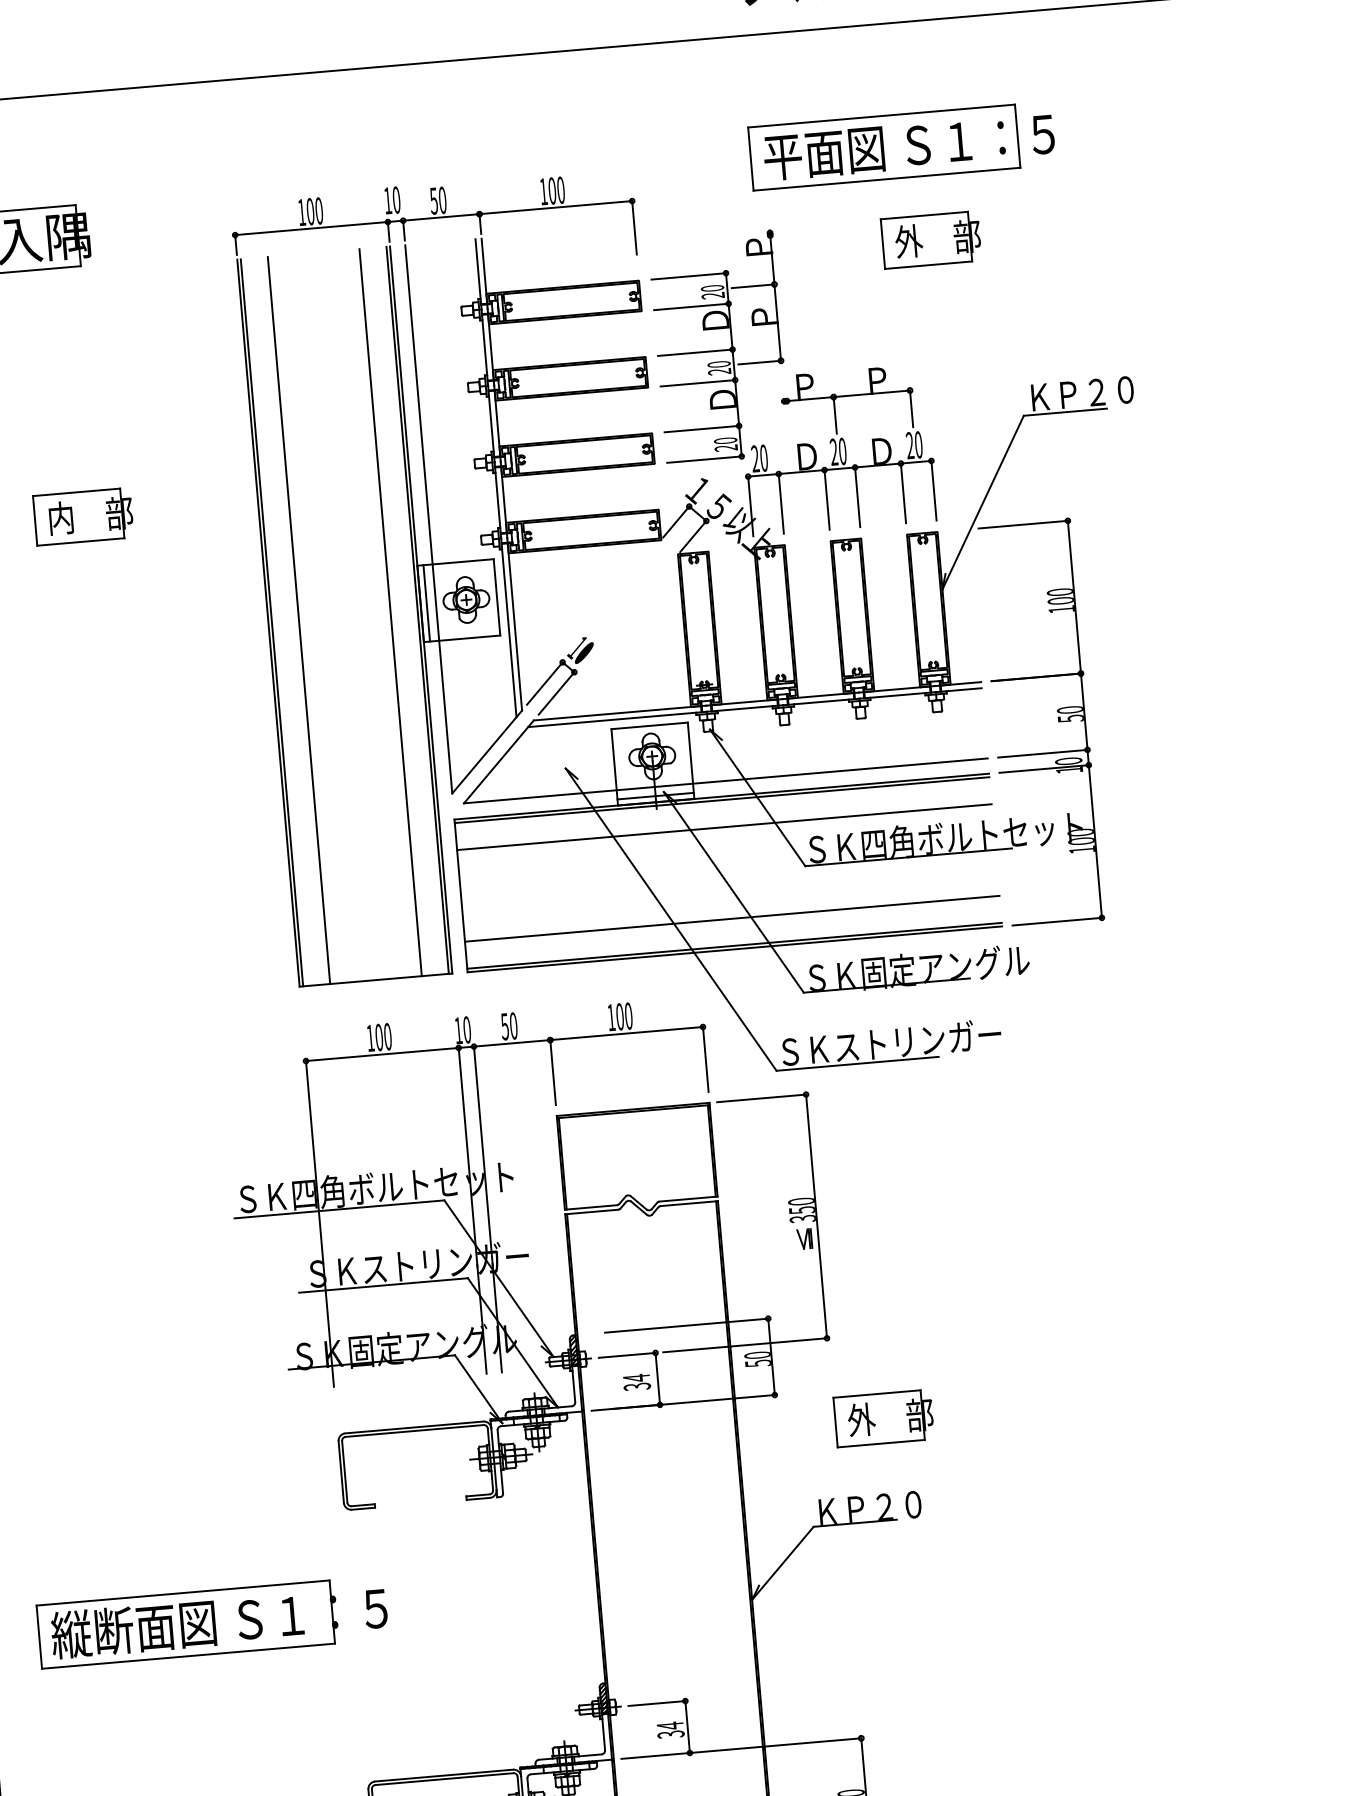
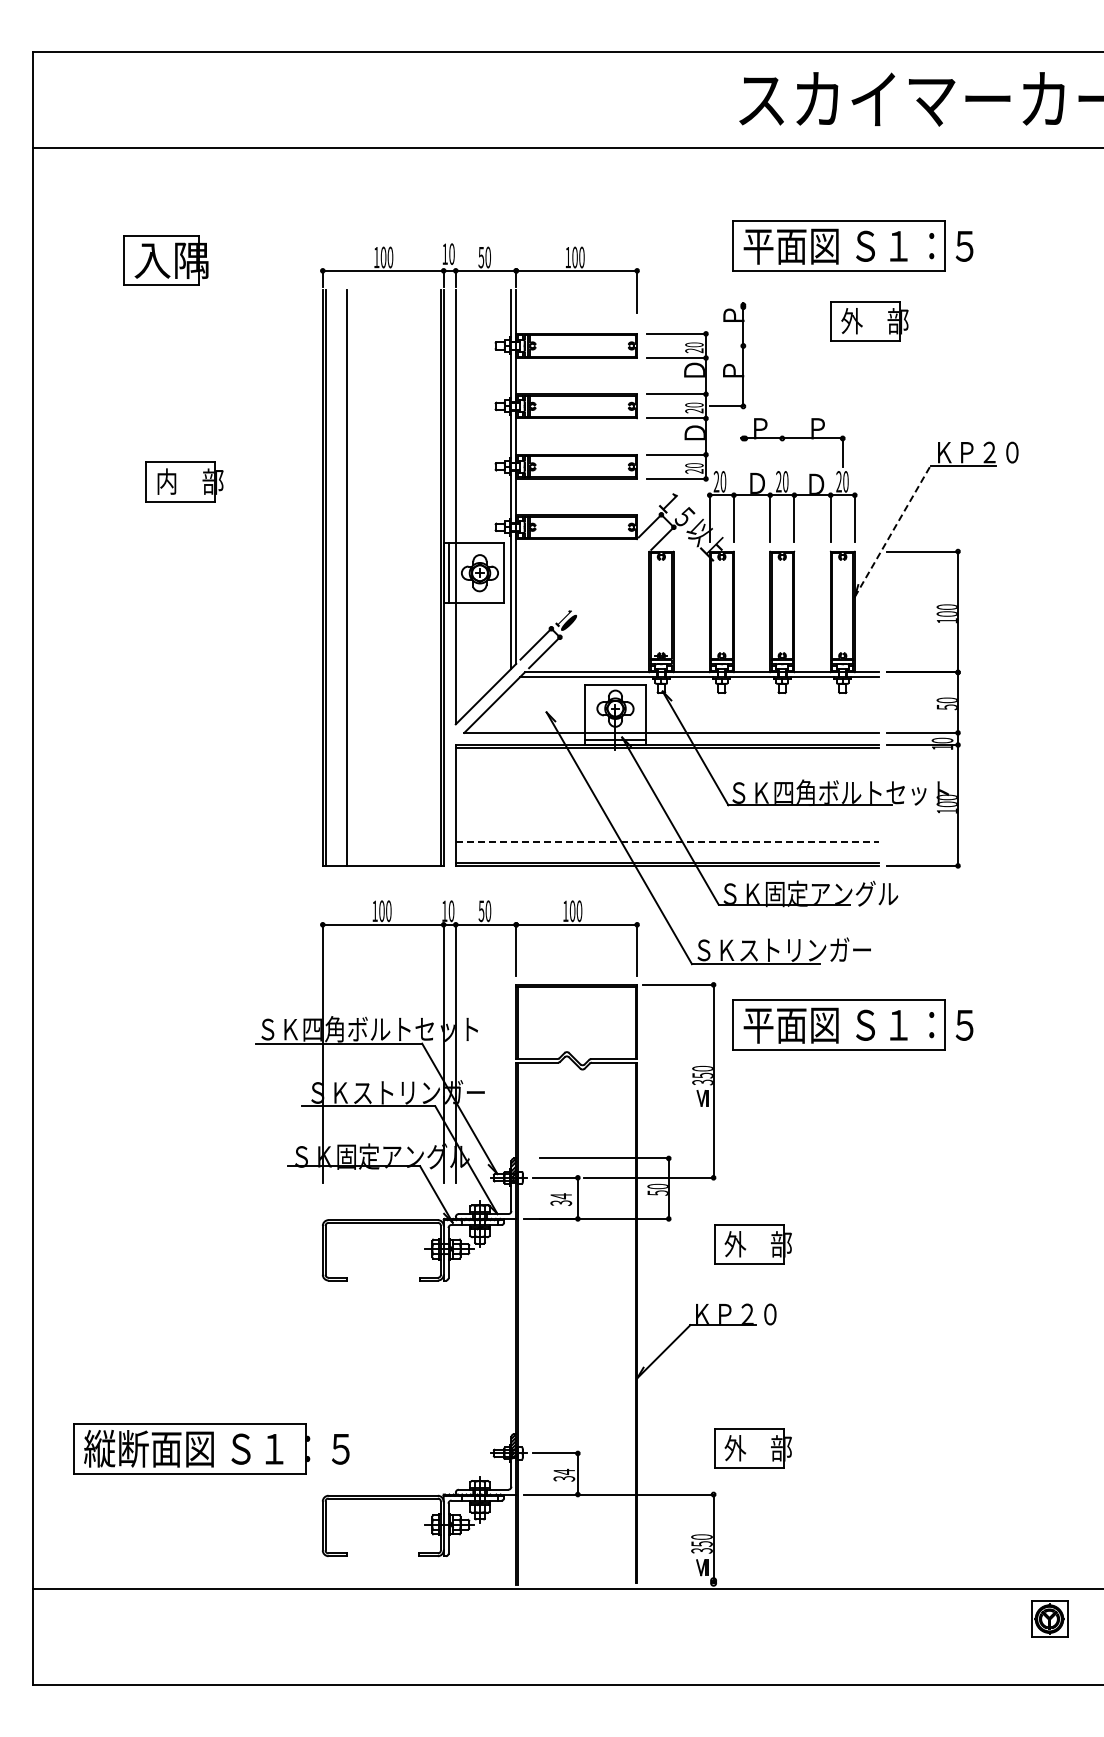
line: (753, 285) -> (726, 345), removed
line: (835, 414) -> (782, 452), removed
line: (982, 502) -> (892, 531), solid -> dashed
line: (390, 611) -> (419, 577), removed
line: (724, 827) -> (667, 769), removed
line: (732, 918) -> (667, 841), solid -> dashed
part: (985, 1129) -> (852, 1024), added
part: (212, 1622) -> (211, 1448), moved
part: (905, 1675) -> (752, 1448), added

